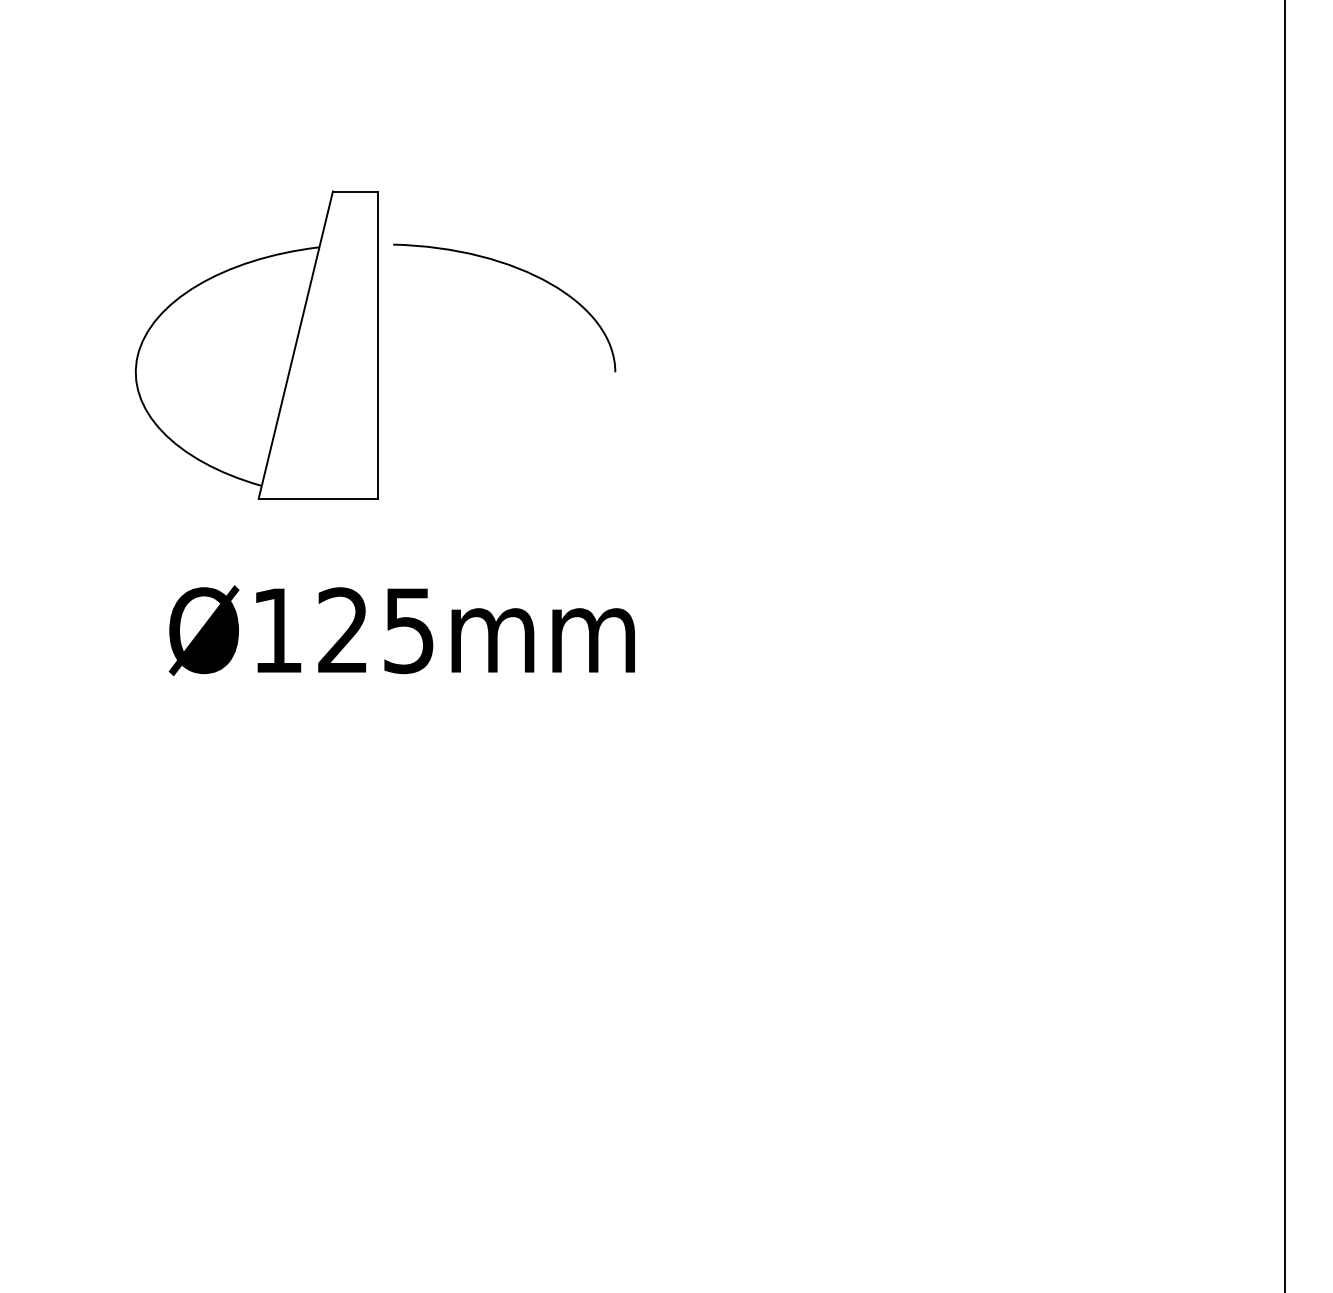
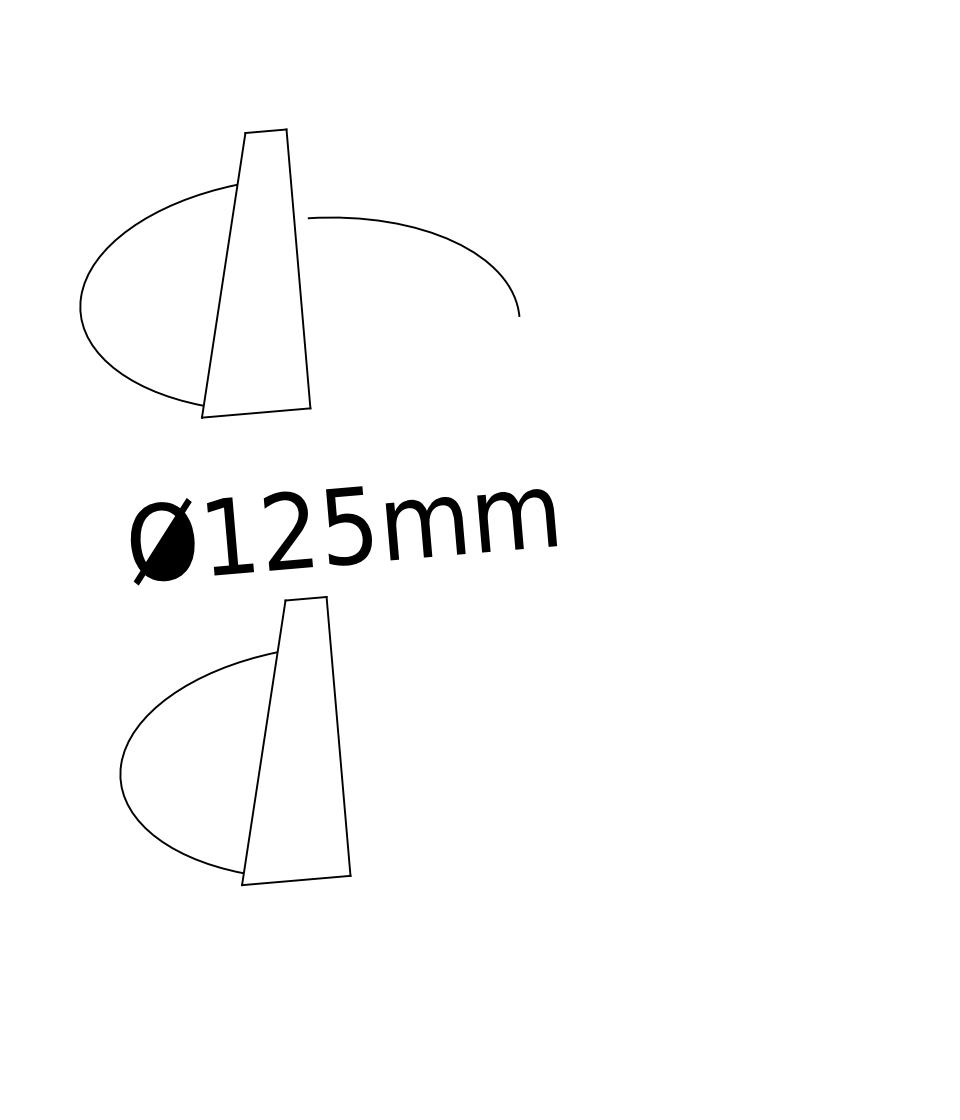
curve: (517, 269) -> (422, 231), moved
part: (256, 859) -> (228, 745), added

